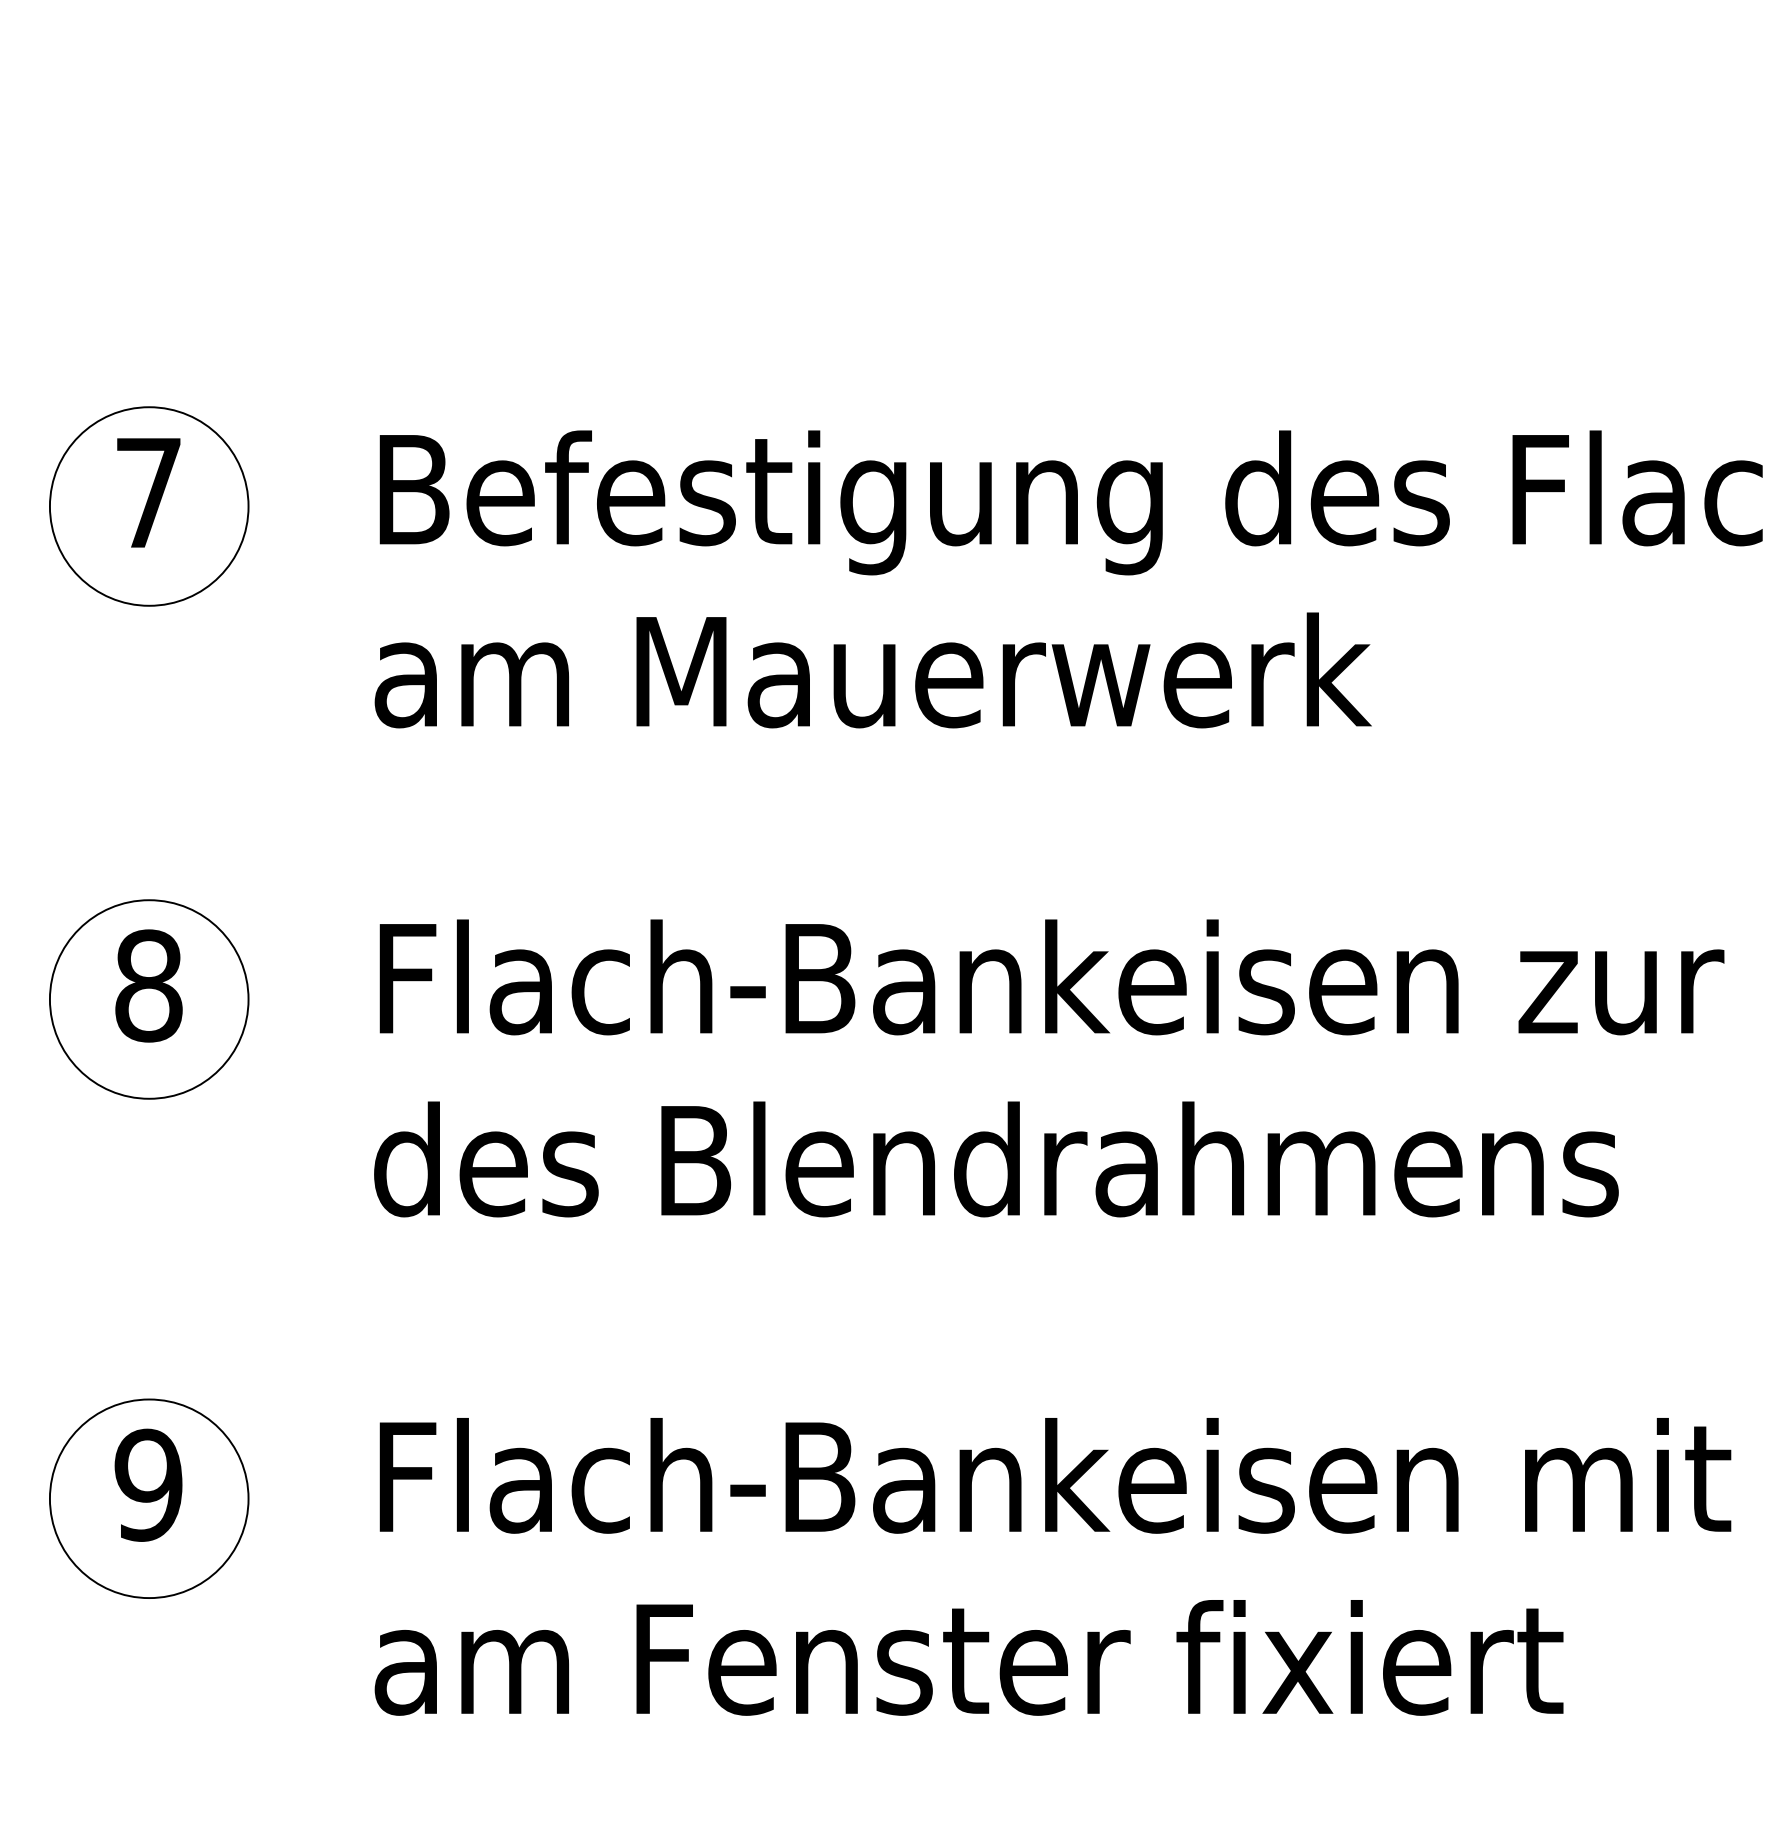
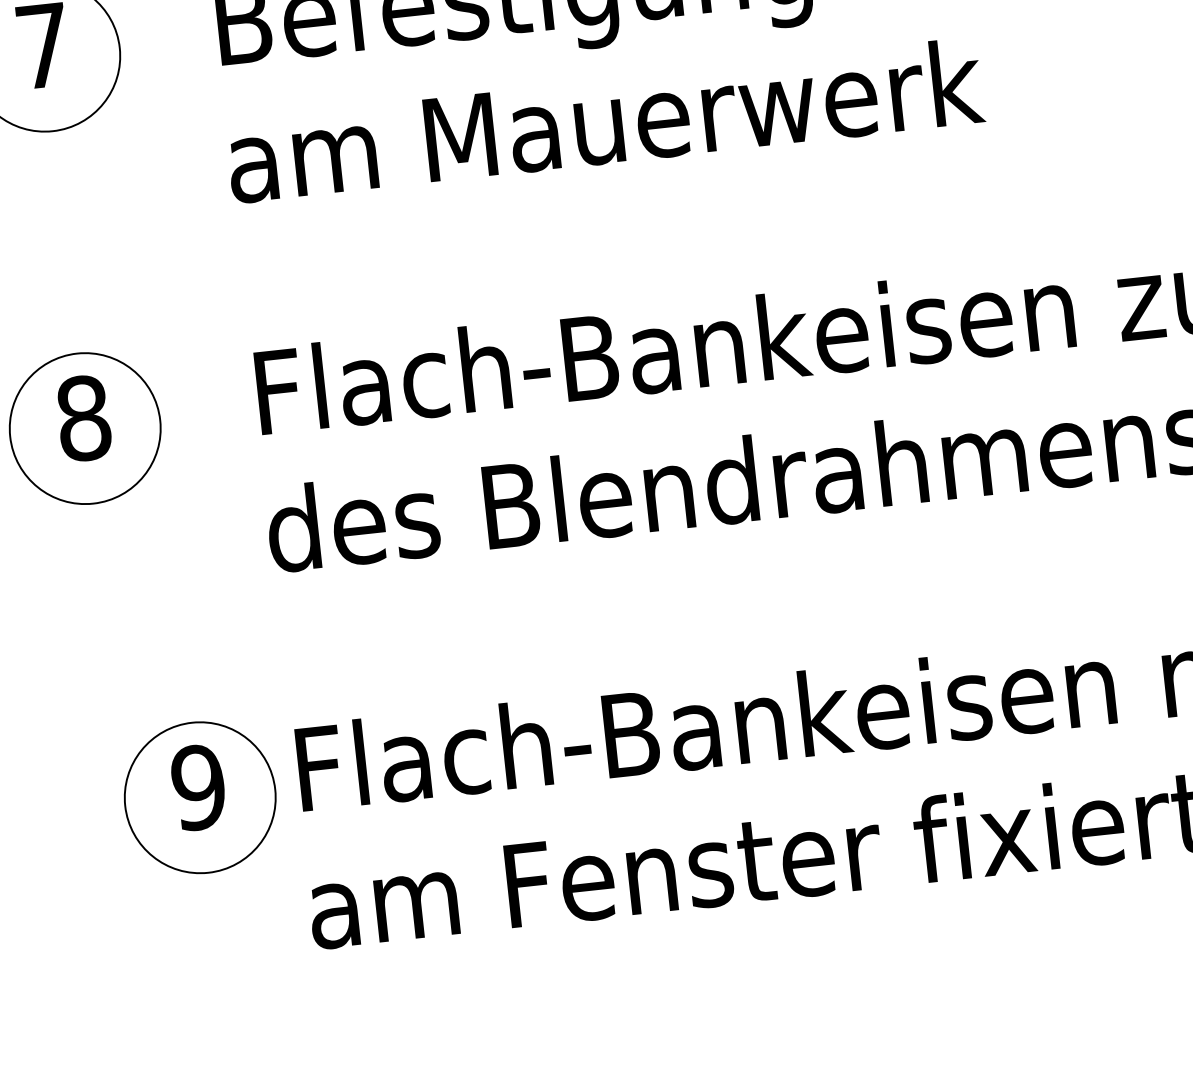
part: (149, 1498) -> (200, 797), moved

